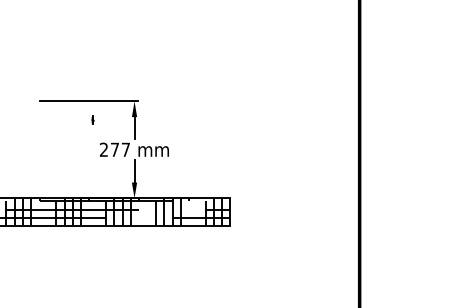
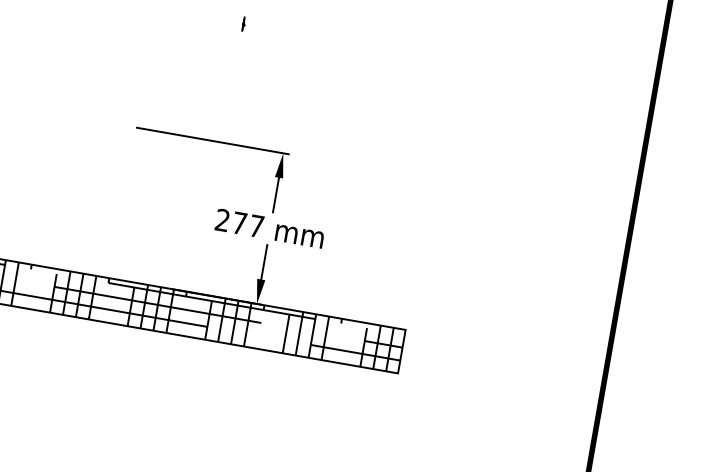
part: (92, 119) -> (243, 23), moved

